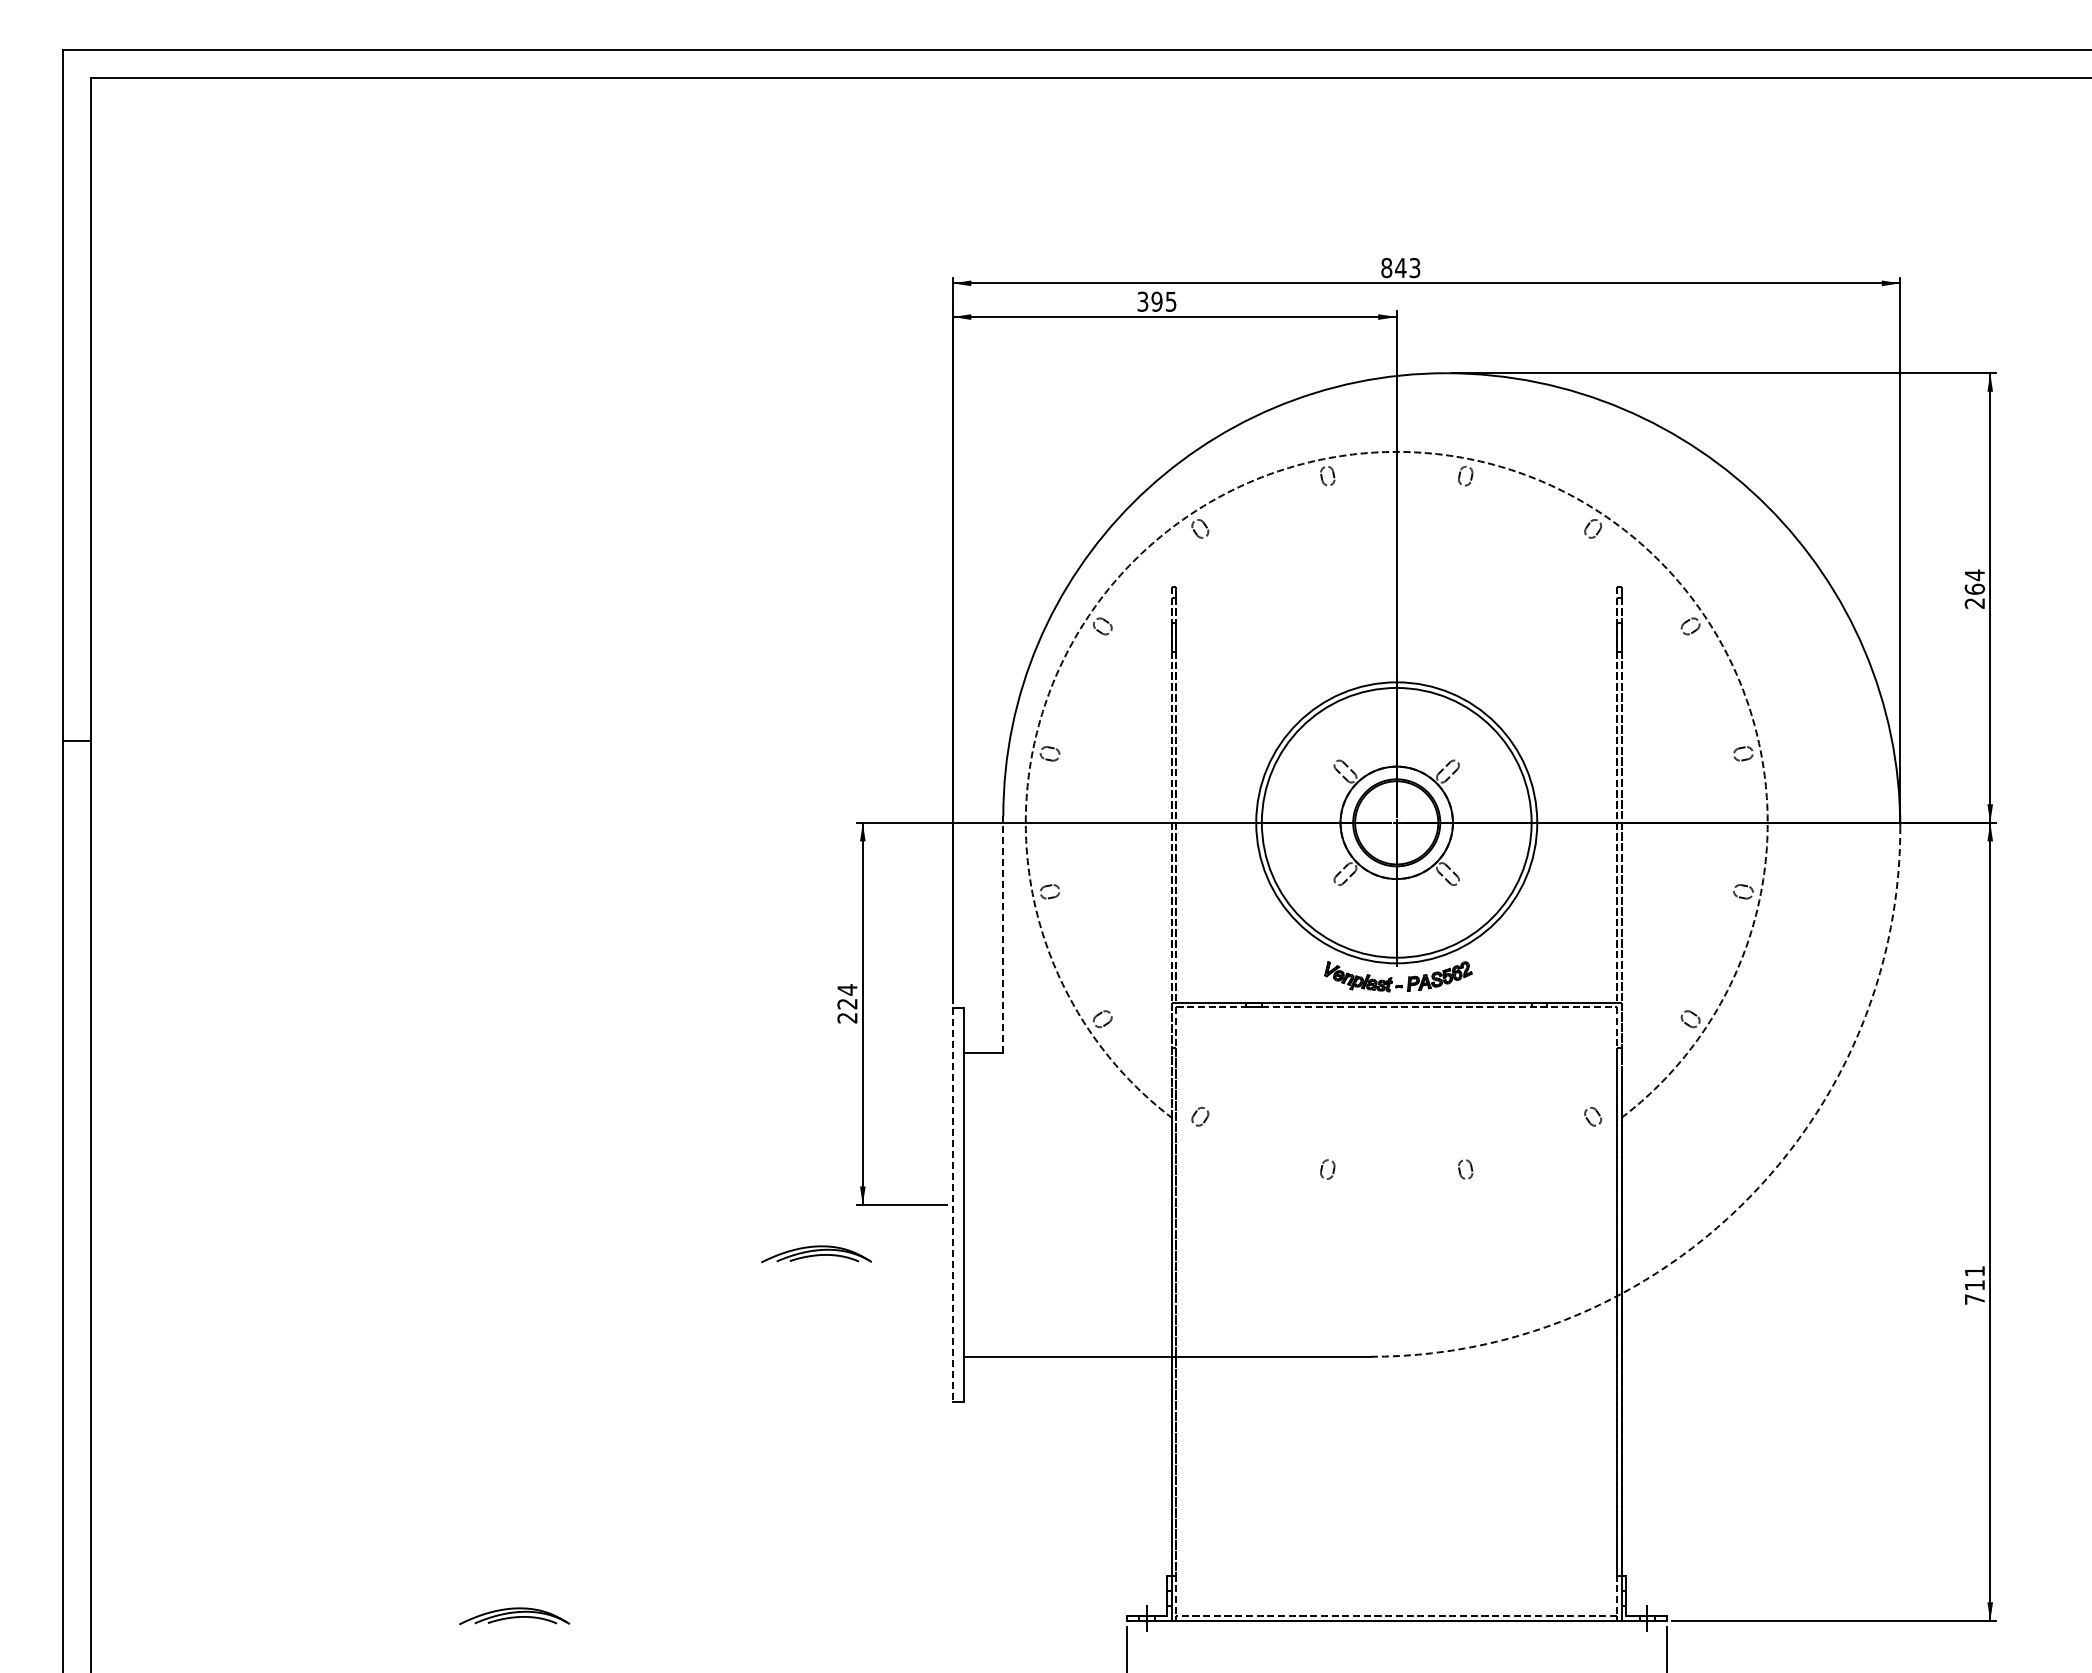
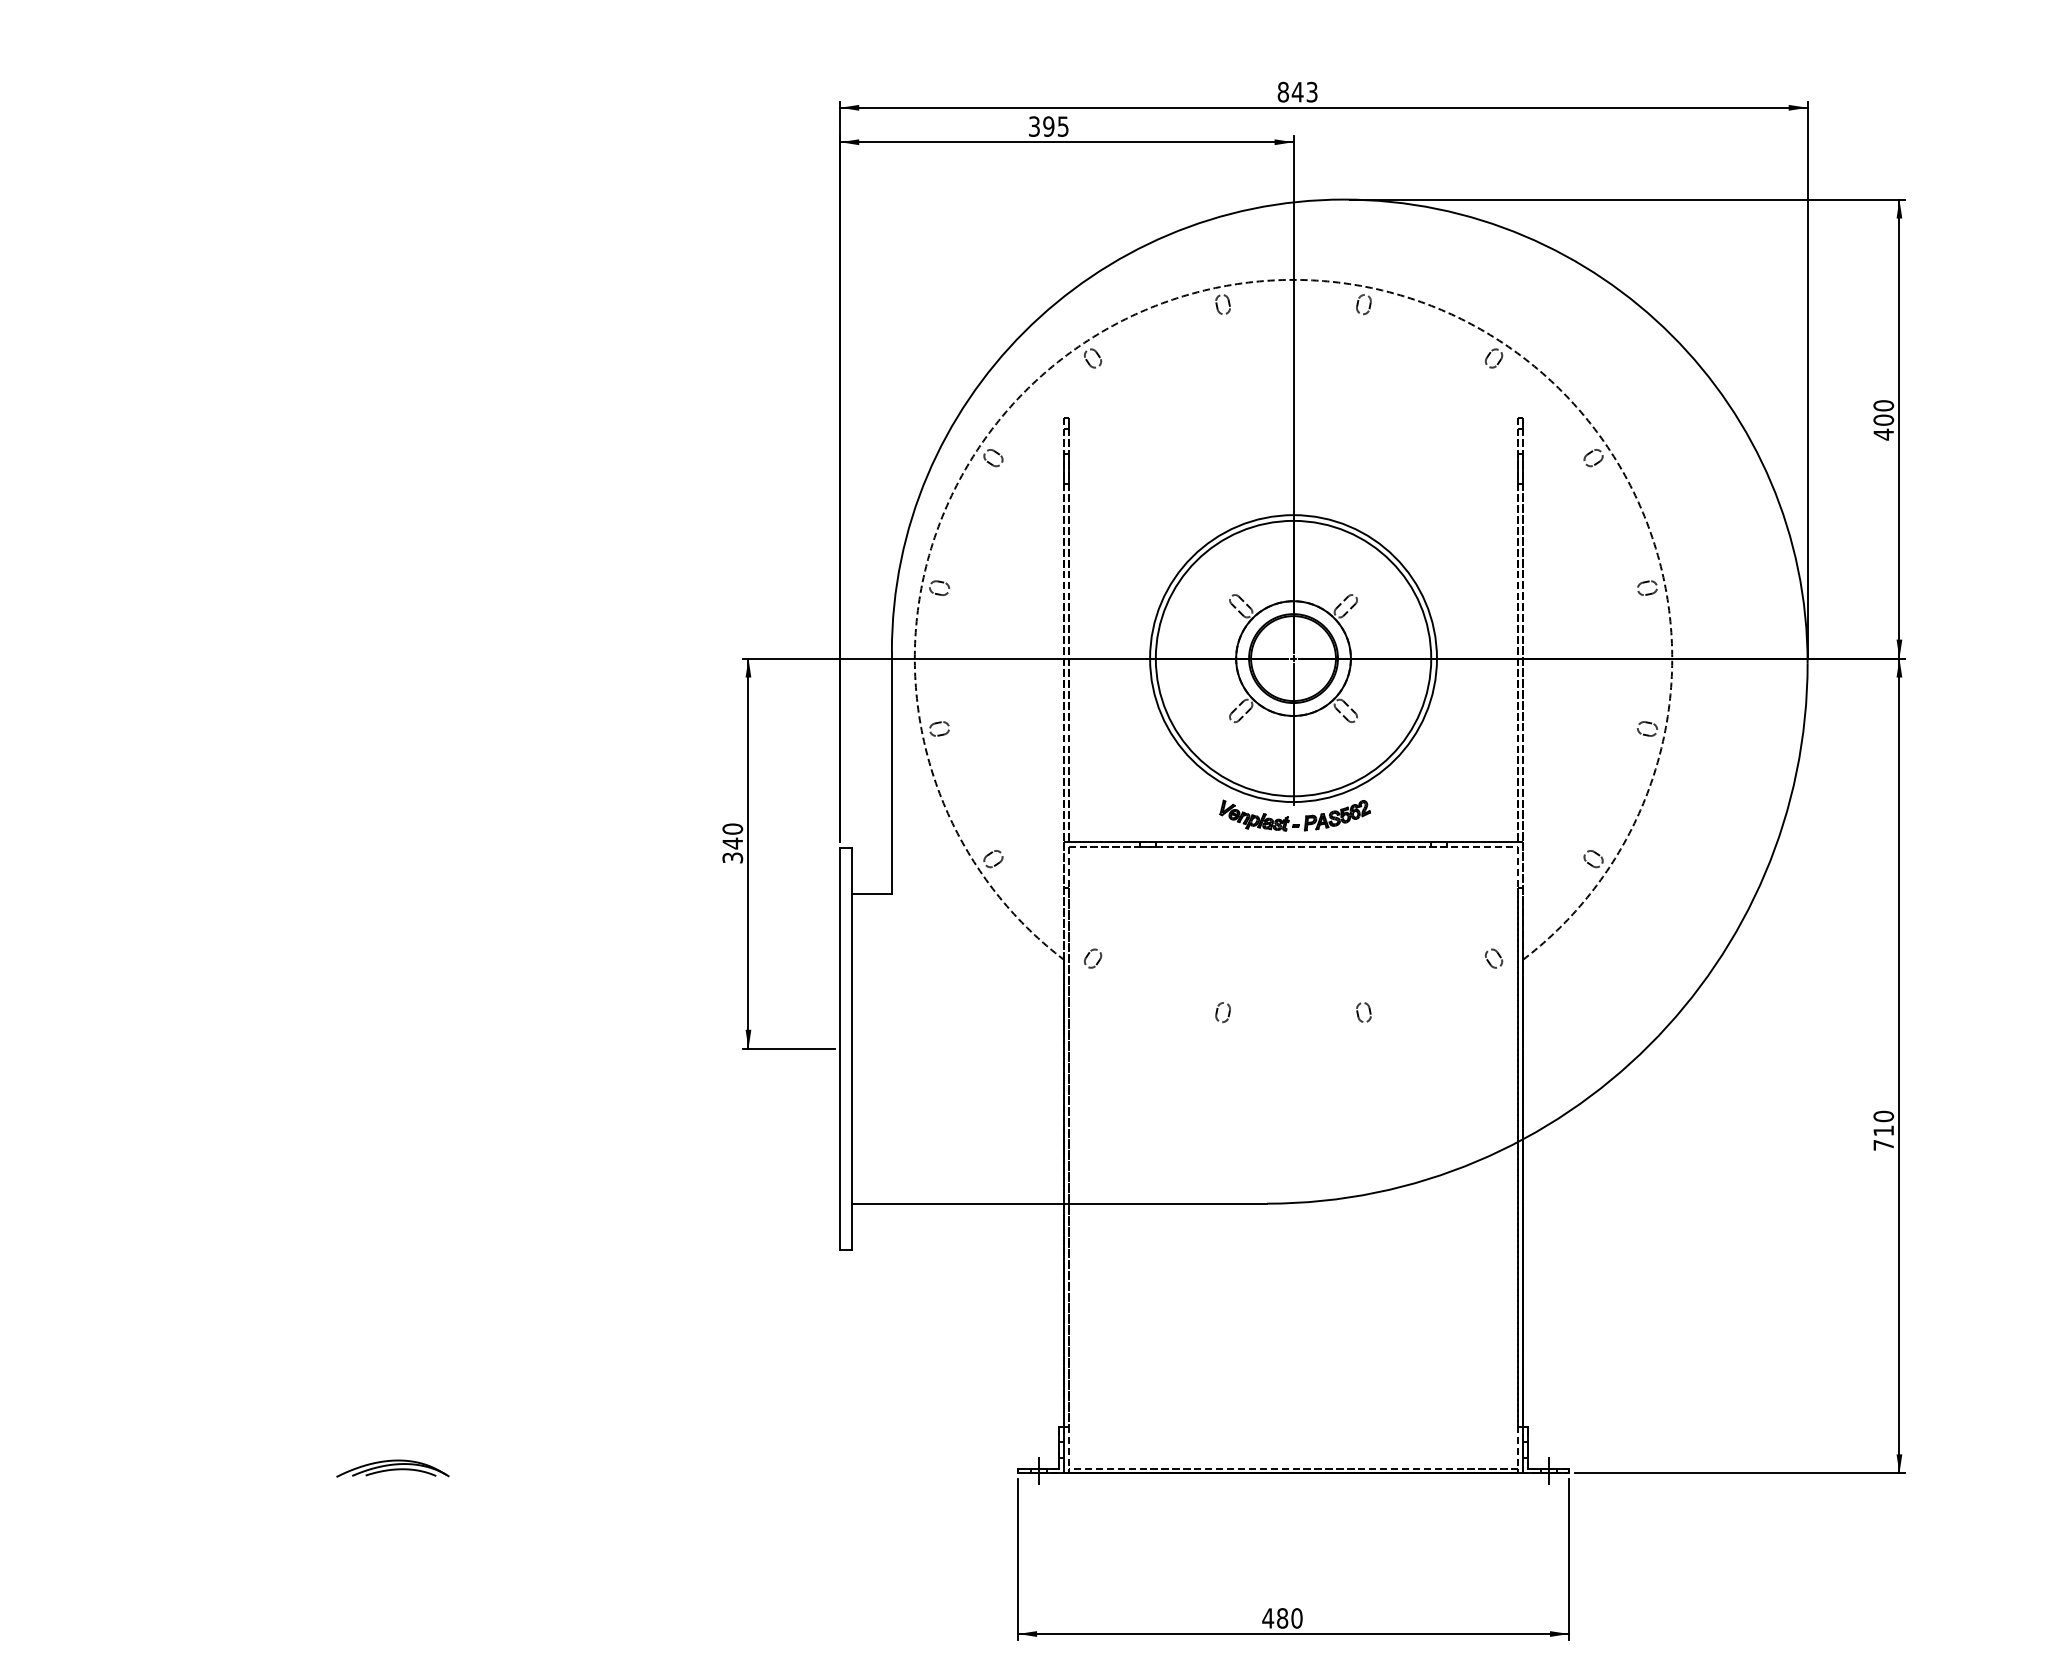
text: (1974, 589) -> (1883, 420), 264 -> 400
line: (1003, 934) -> (892, 772), dashed -> solid
text: (847, 1003) -> (732, 843), 224 -> 340
arc: (1745, 1201) -> (1649, 1045), dashed -> solid
line: (952, 1205) -> (840, 1049), dashed -> solid
part: (816, 1254) -> (701, 1099), removed
text: (1974, 1270) -> (1883, 1115), 711 -> 710

